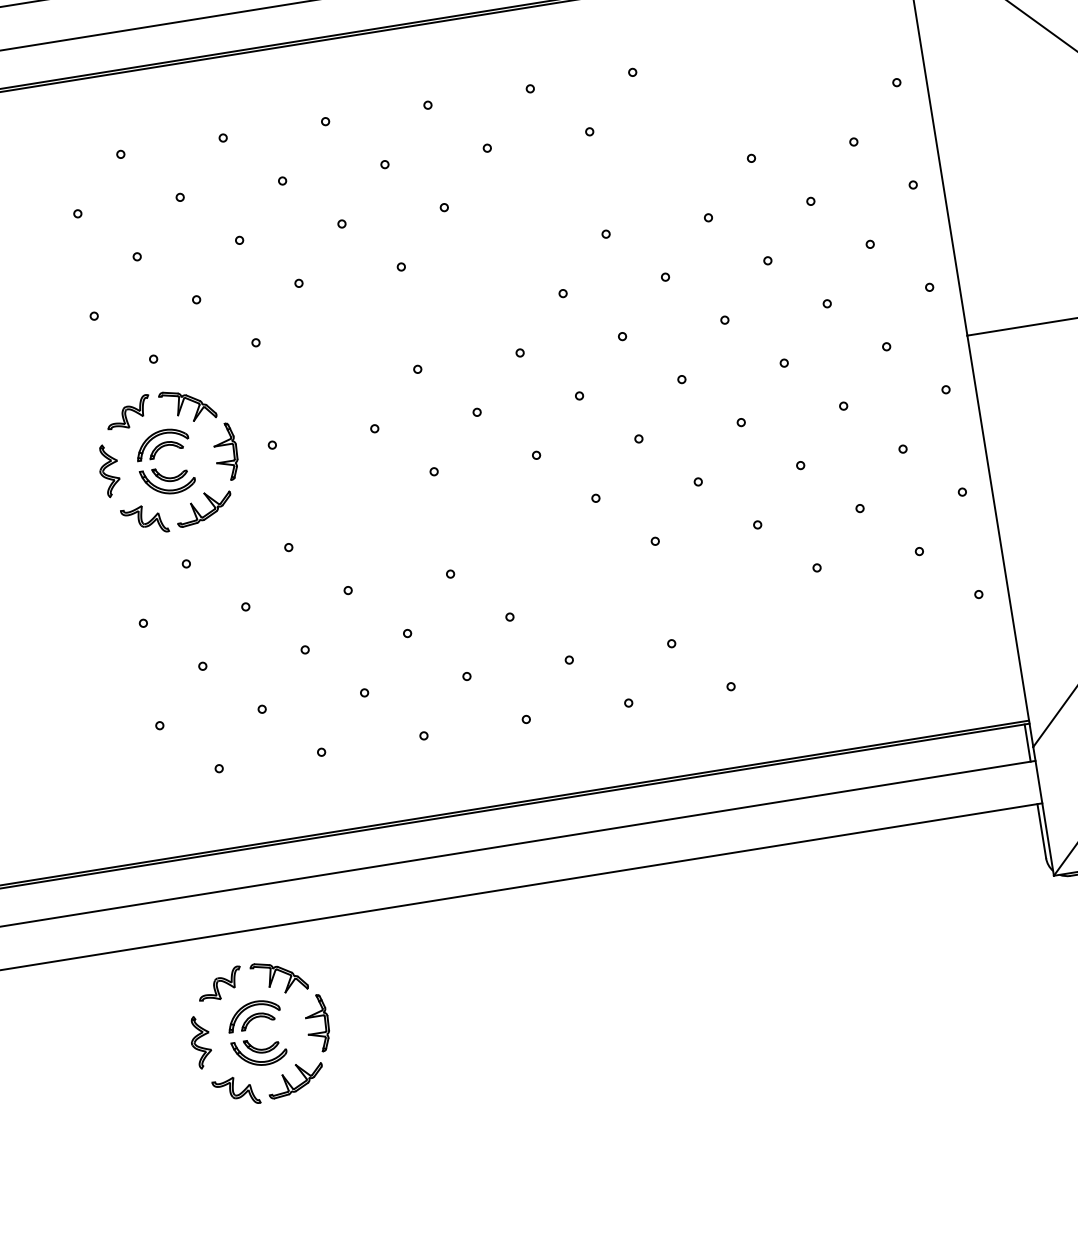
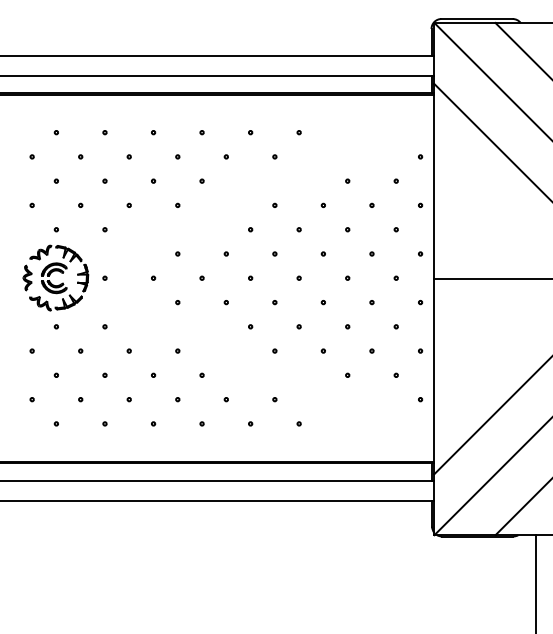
part: (259, 1031) -> (55, 548), removed

